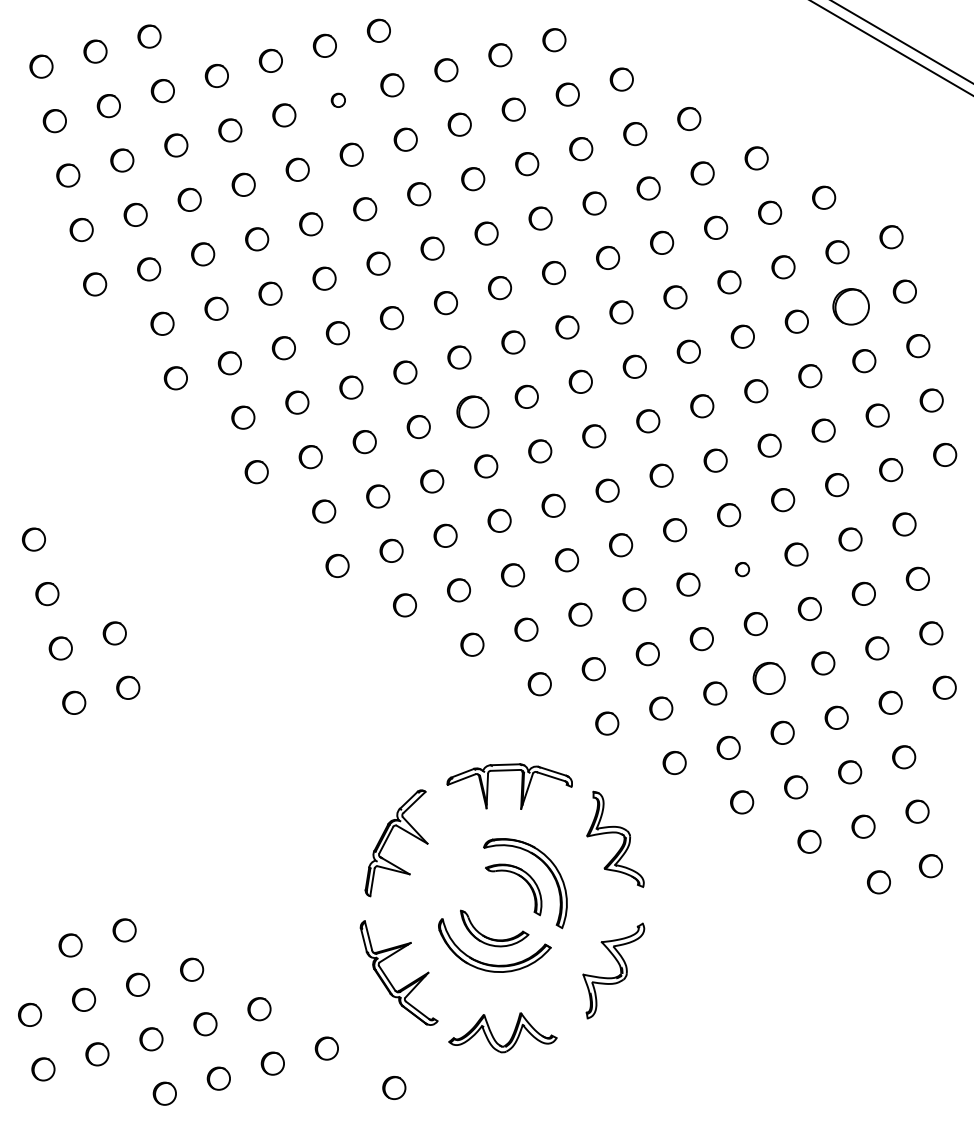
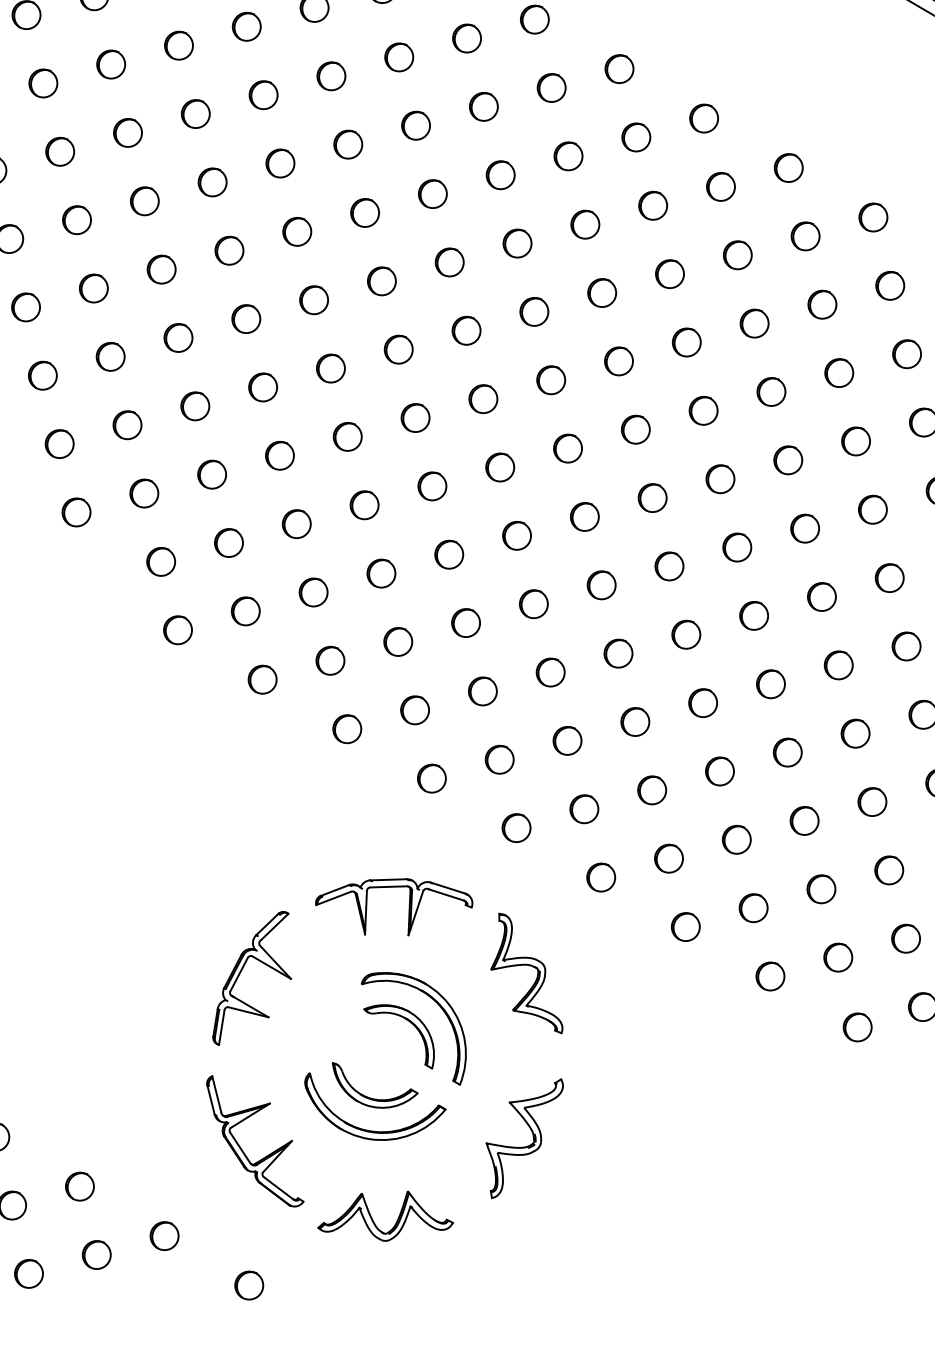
circle: (338, 100) -> (179, 45), size x1.67
part: (850, 306) -> (821, 304), size x0.62
circle: (472, 411) -> (347, 436), size x0.71
circle: (742, 569) -> (686, 634), size x1.67
circle: (769, 678) -> (720, 771), size x0.71

